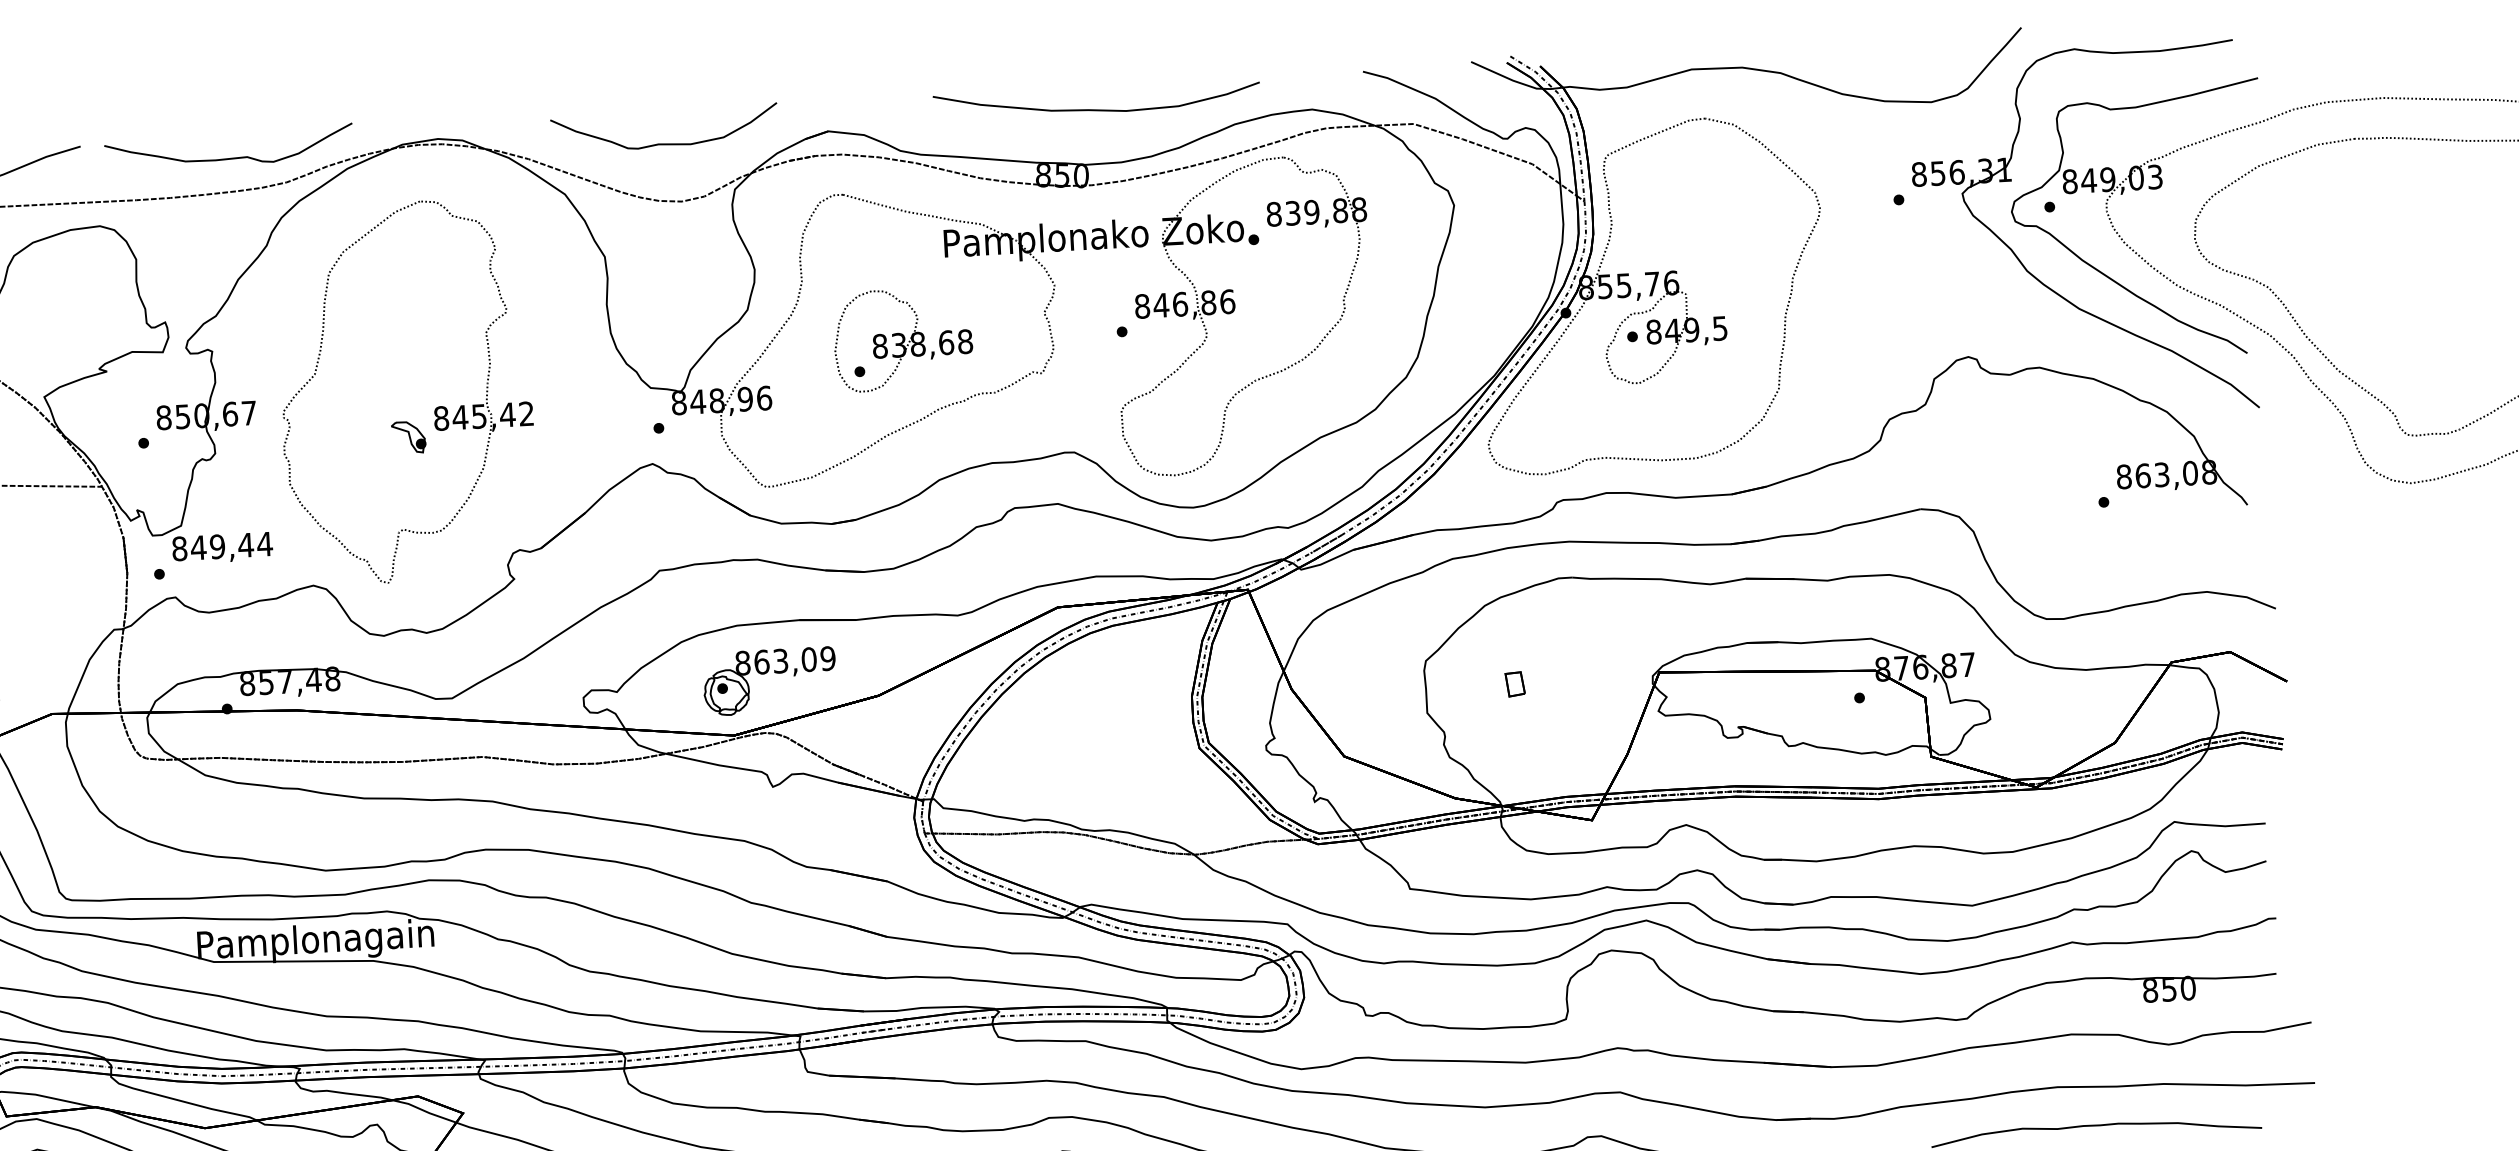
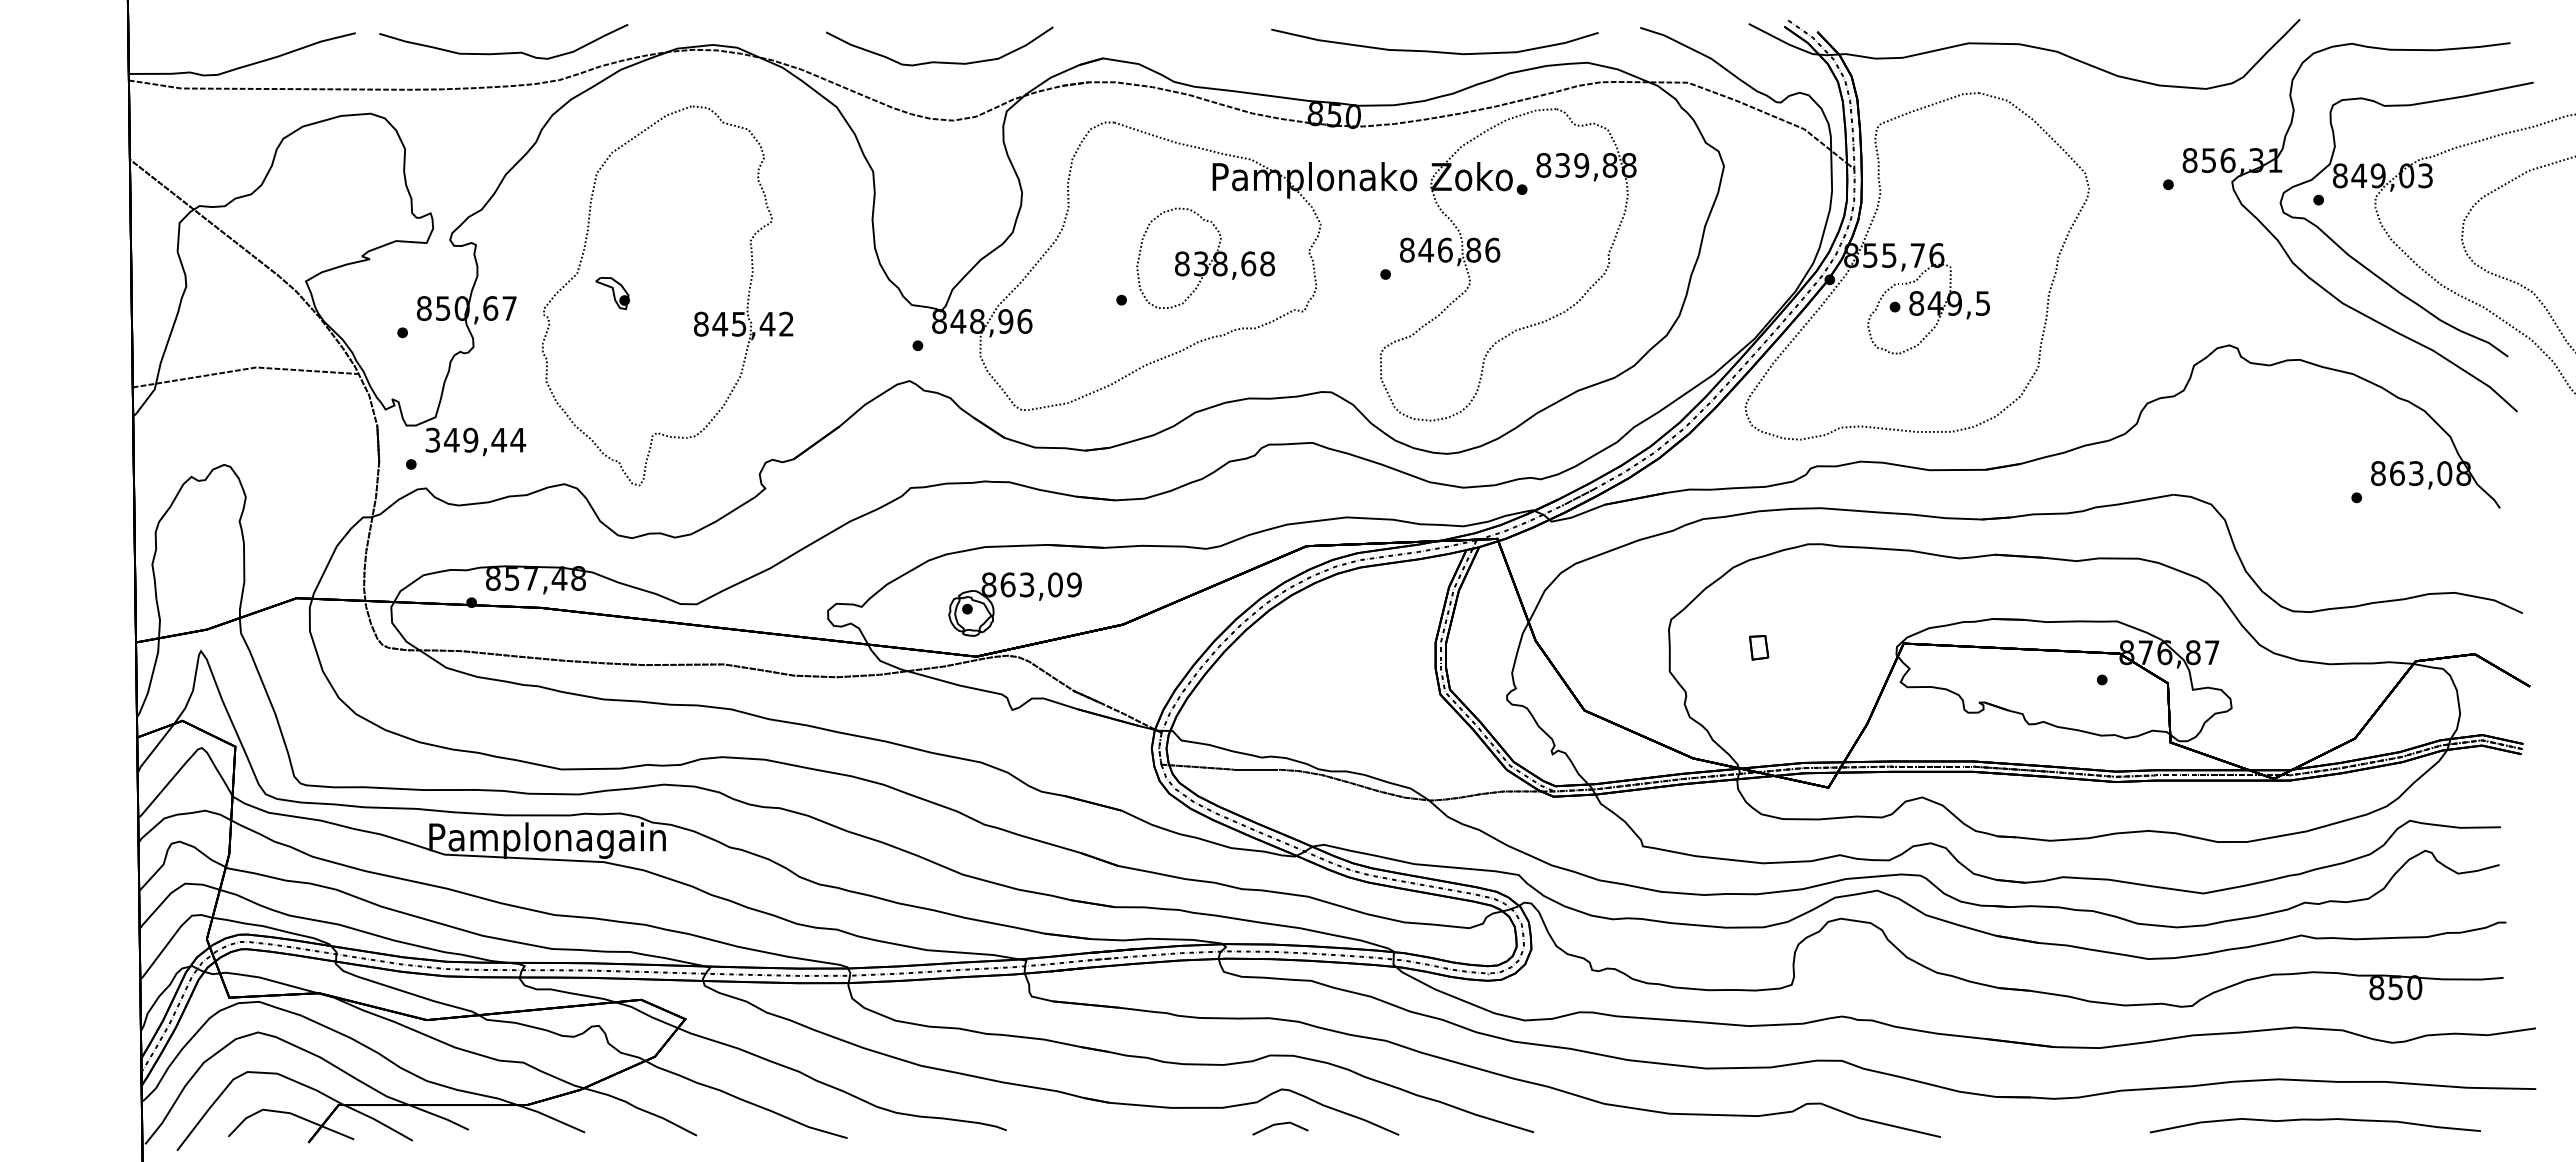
curve: (1094, 108) -> (1432, 50), moved
part: (903, 338) -> (1205, 257), moved
part: (408, 437) -> (612, 293), moved
text: (179, 548) -> (432, 439), 849,44 -> 349,44

